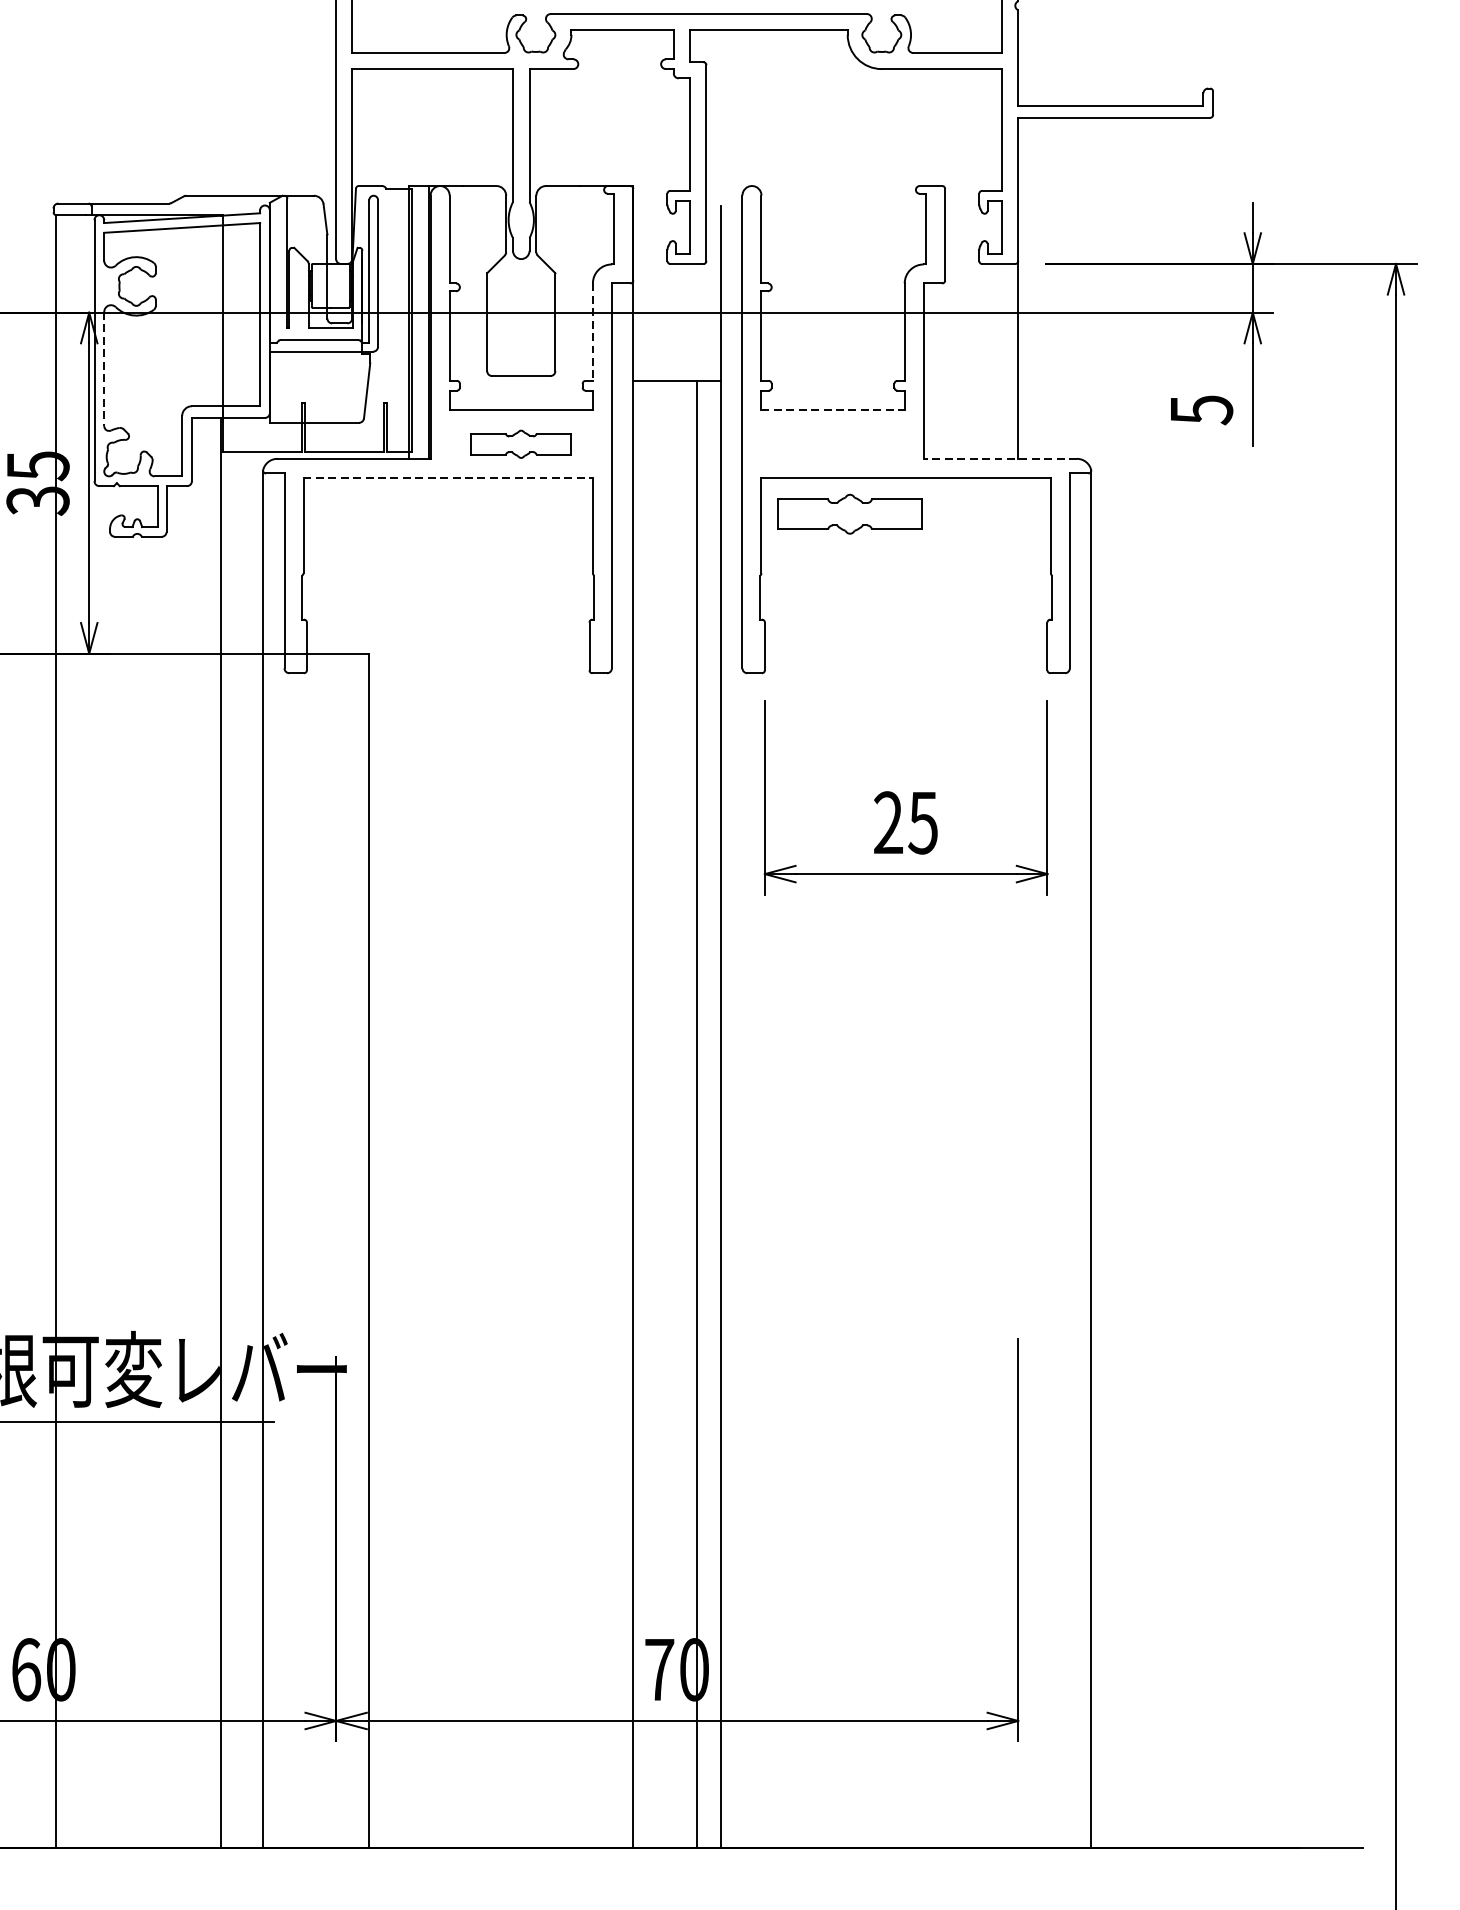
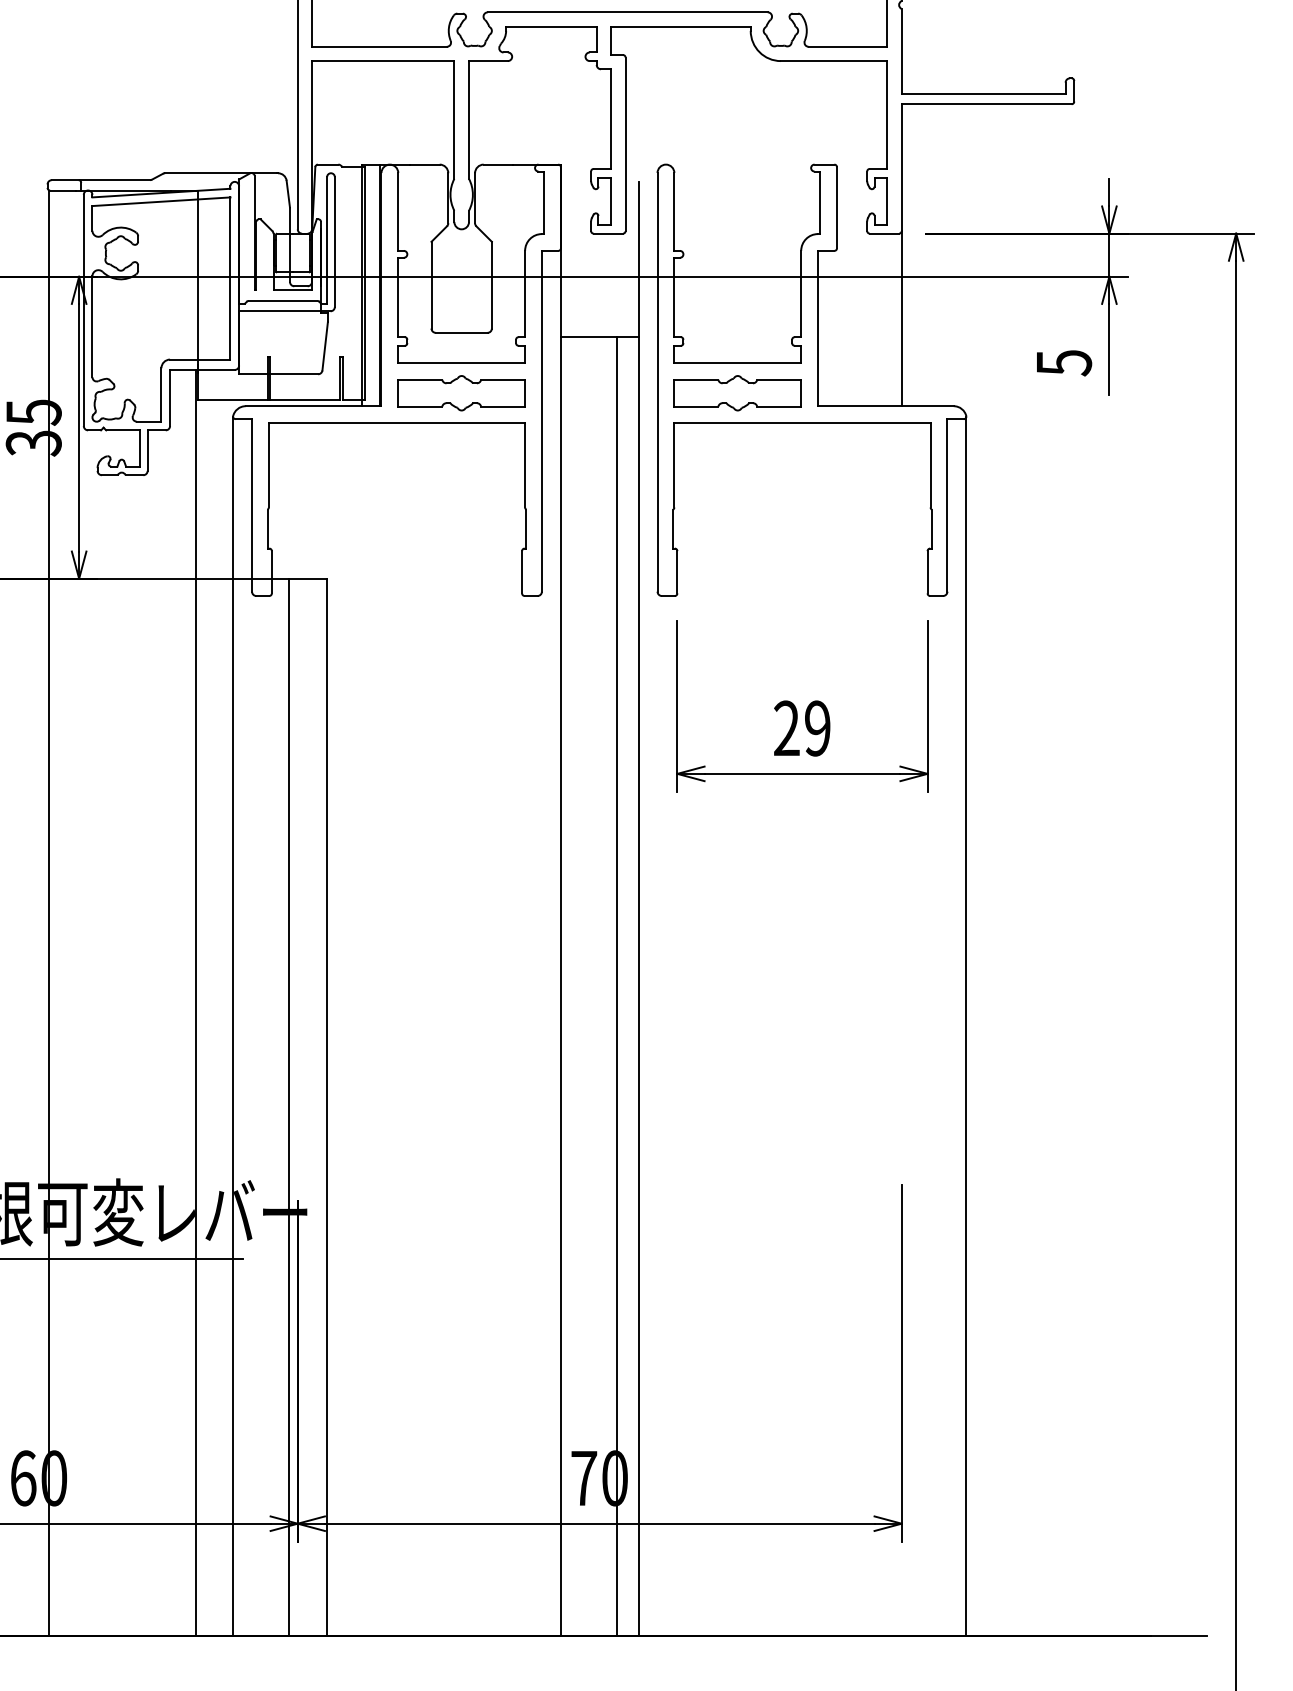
line: (593, 332) -> (525, 294), dashed -> solid
line: (104, 369) -> (92, 327), dashed -> solid
line: (833, 410) -> (738, 363), dashed -> solid
part: (521, 444) -> (461, 393), size x1.43
line: (999, 459) -> (885, 406), dashed -> solid
line: (448, 478) -> (397, 423), dashed -> solid
part: (849, 514) -> (737, 393), moved
text: (923, 822) -> (817, 728), 25 -> 29
line: (326, 1249) -> (289, 1106), added

